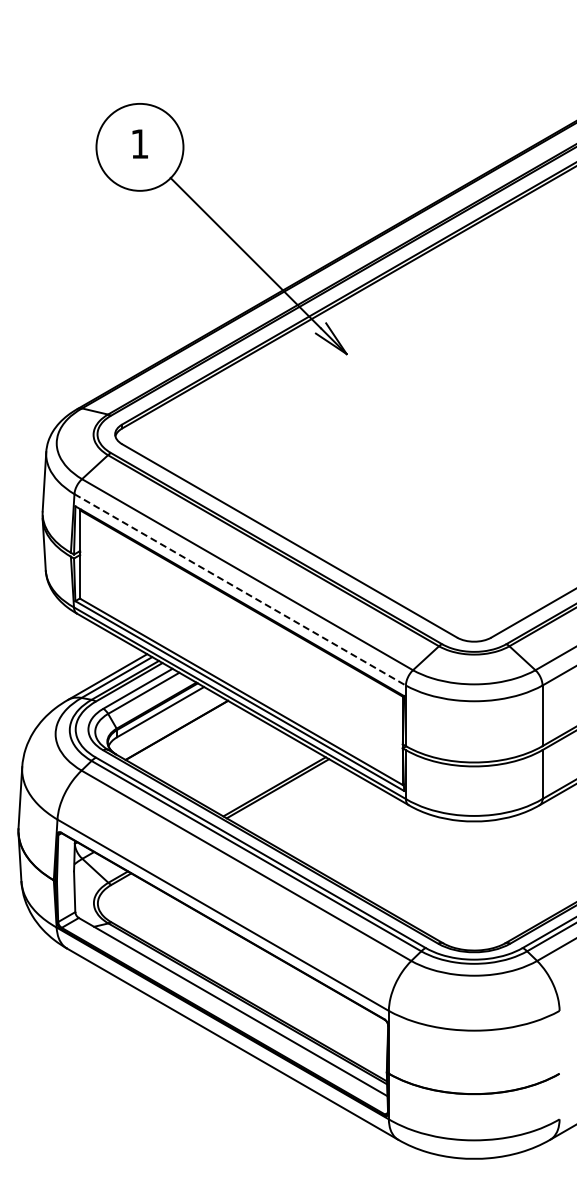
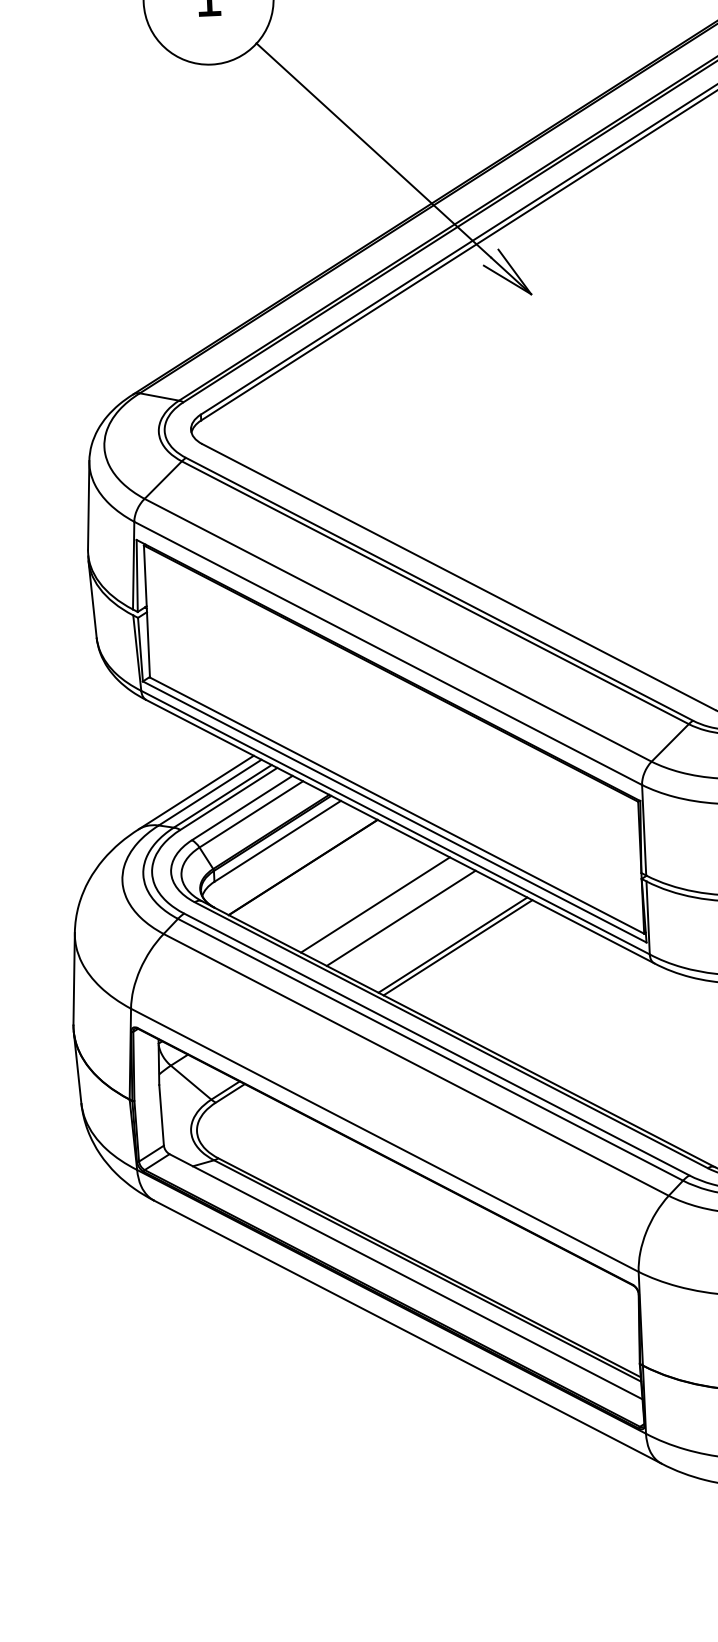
line: (240, 590) -> (388, 654), dashed -> solid
line: (223, 757) -> (374, 904), added
line: (240, 766) -> (400, 917), added

